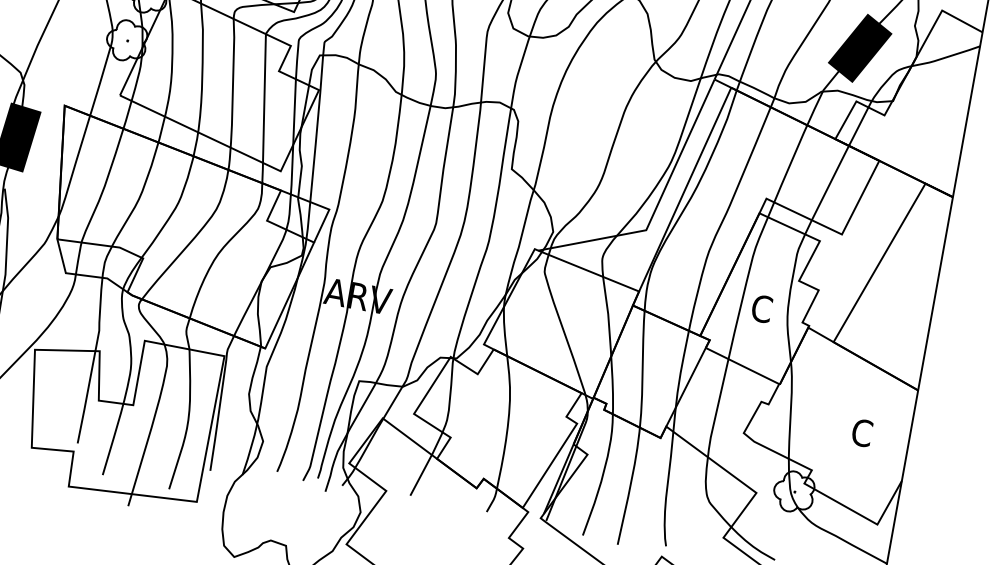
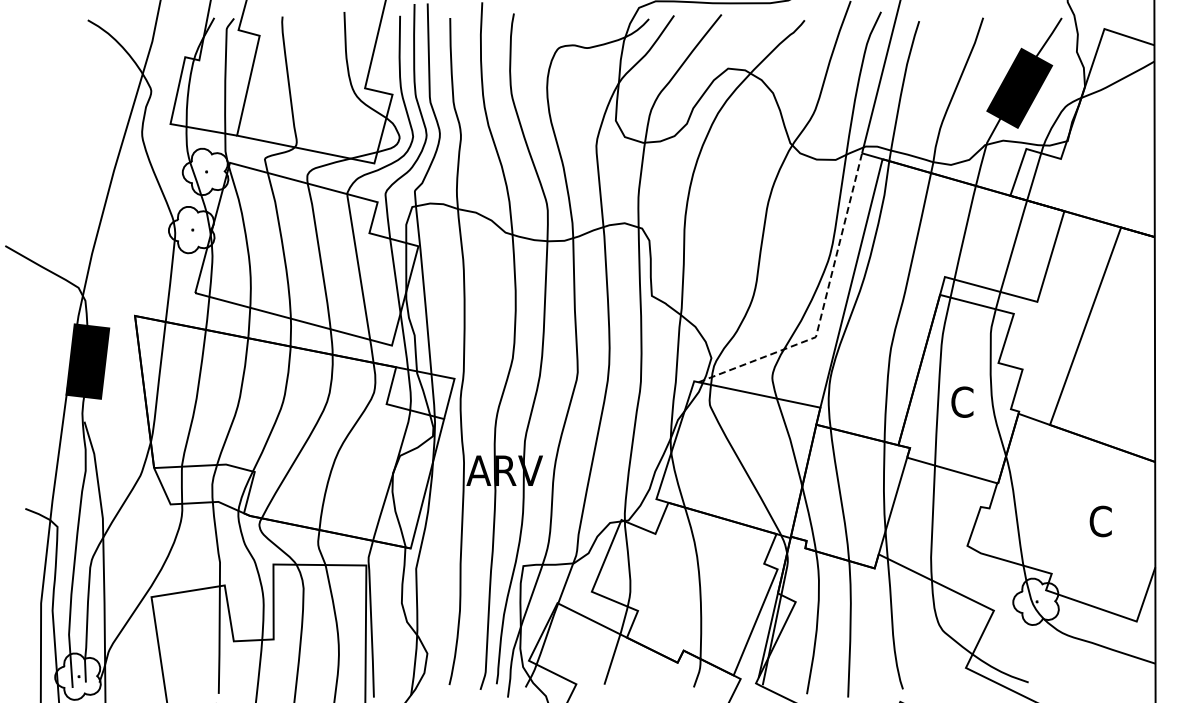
line: (657, 205) -> (823, 306), solid -> dashed

